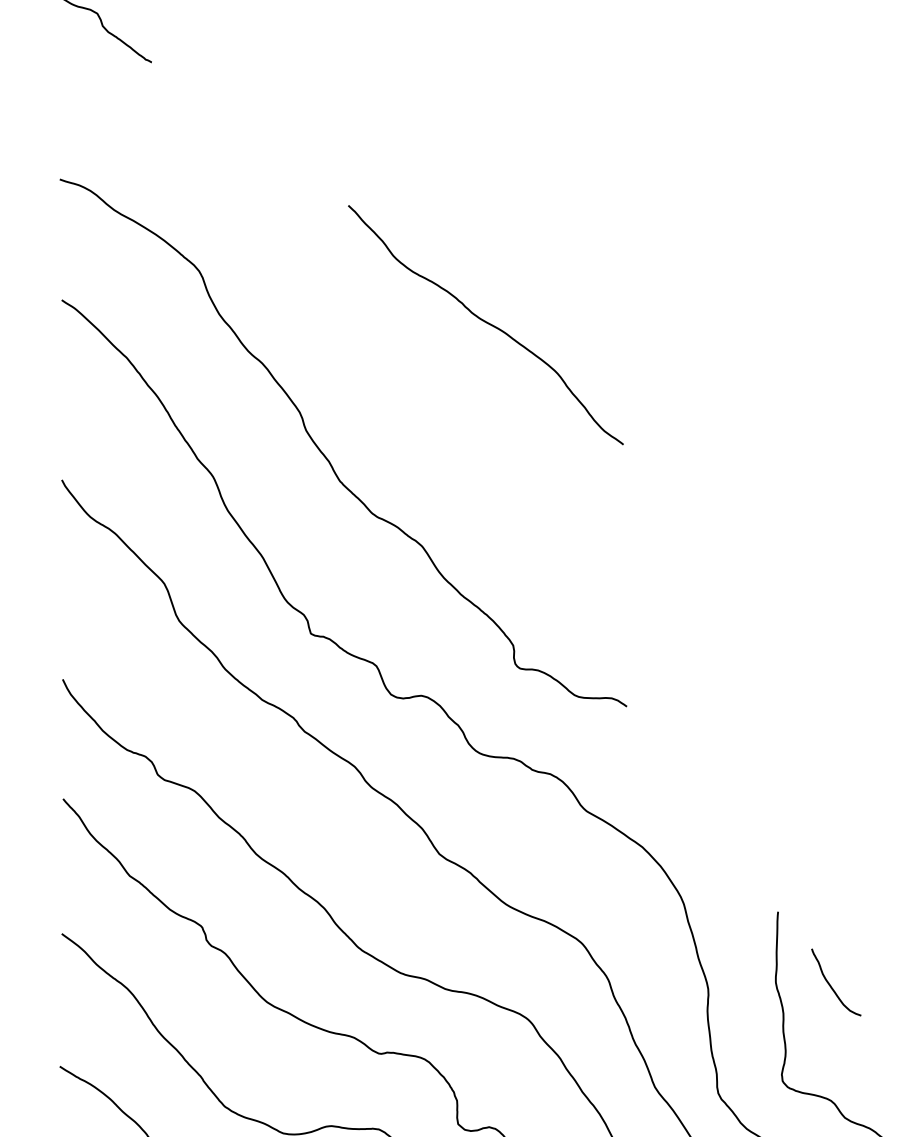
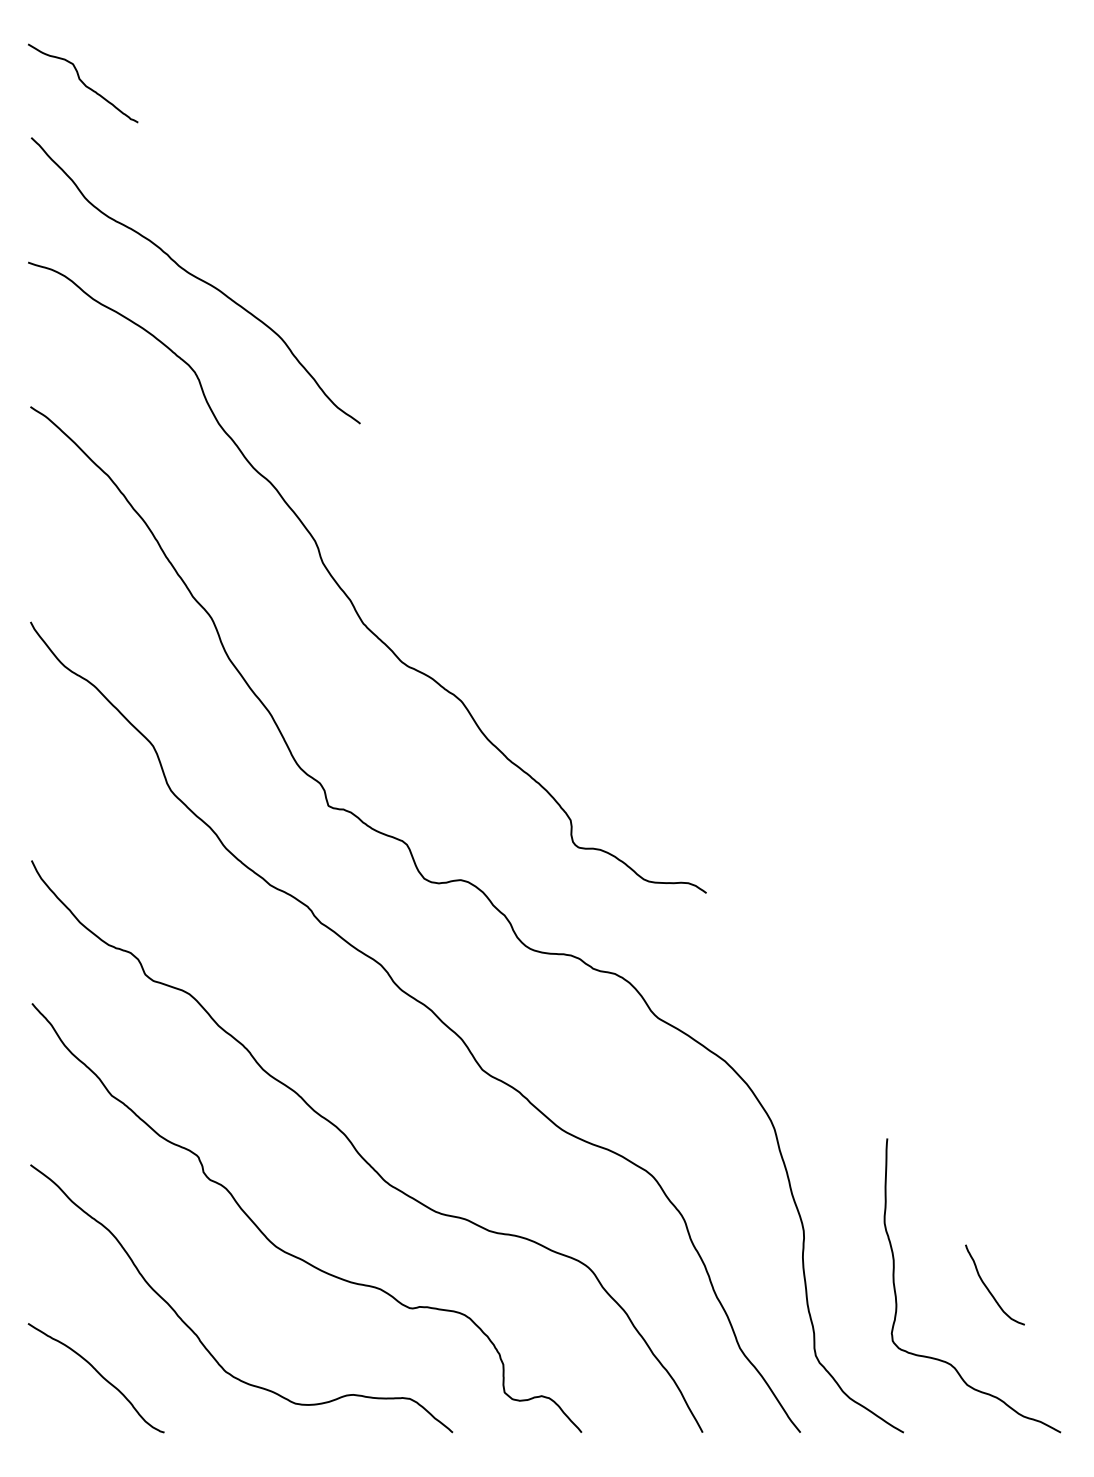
curve: (486, 323) -> (196, 278), moved
curve: (831, 986) -> (989, 1289), moved

